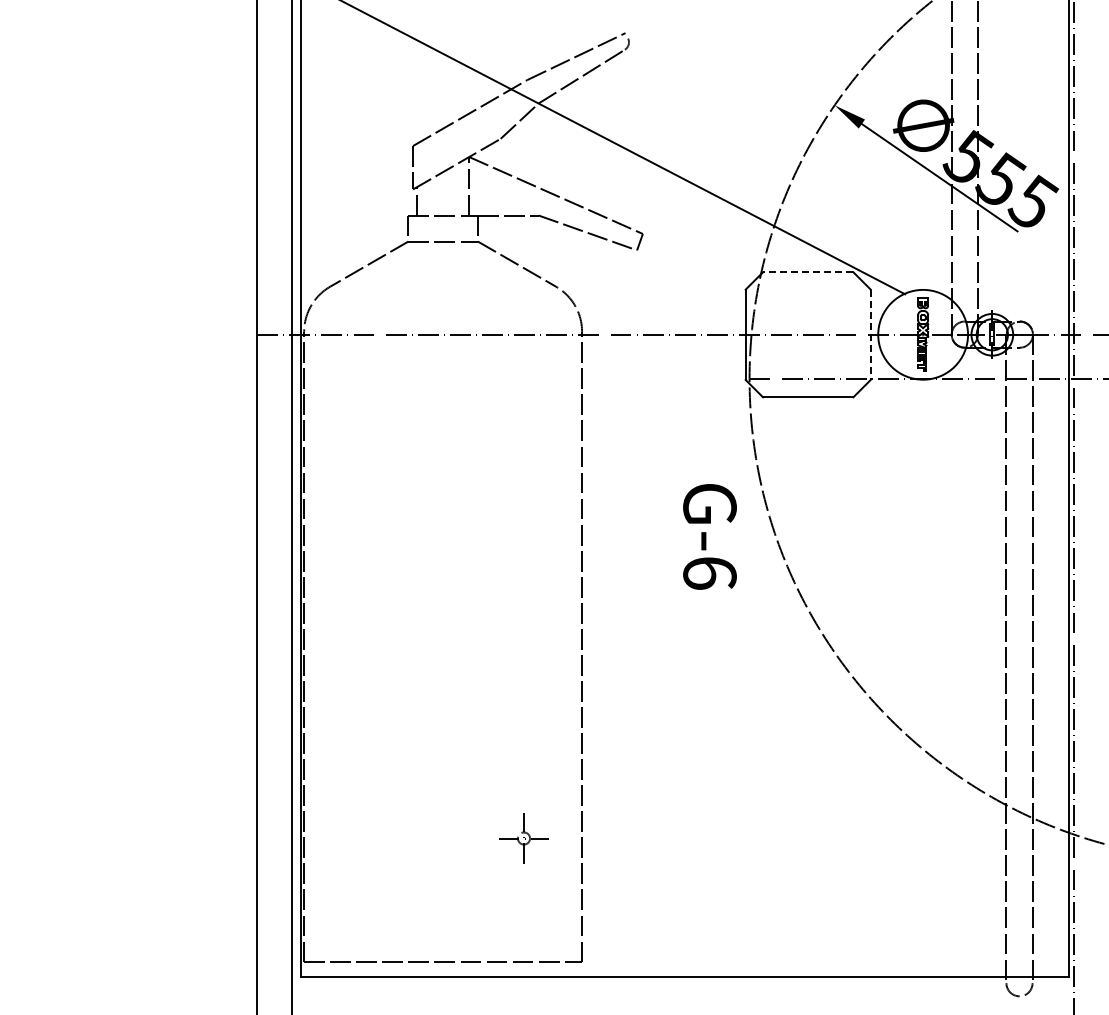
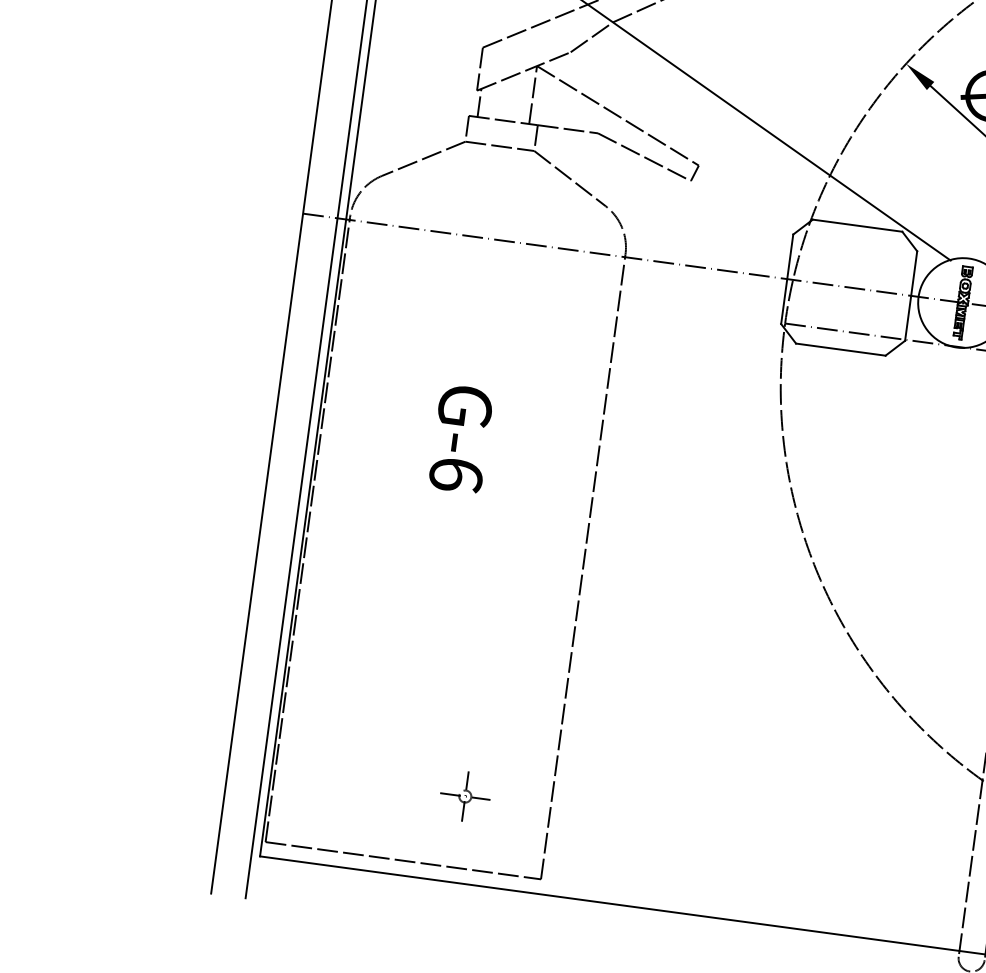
line: (807, 272) -> (856, 225), dashed -> solid
line: (870, 335) -> (910, 296), dashed -> solid
text: (709, 536) -> (460, 438), moved
part: (523, 838) -> (464, 796), moved

